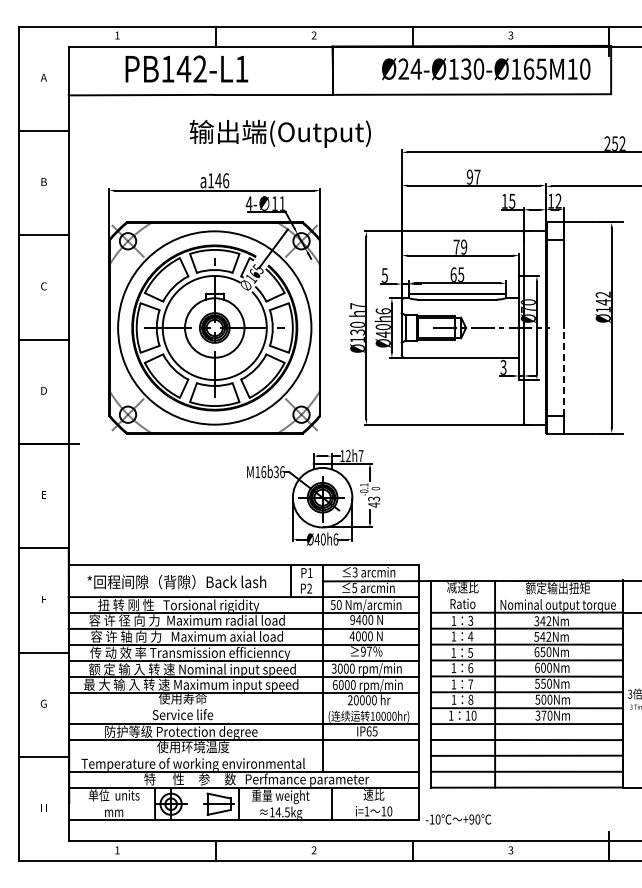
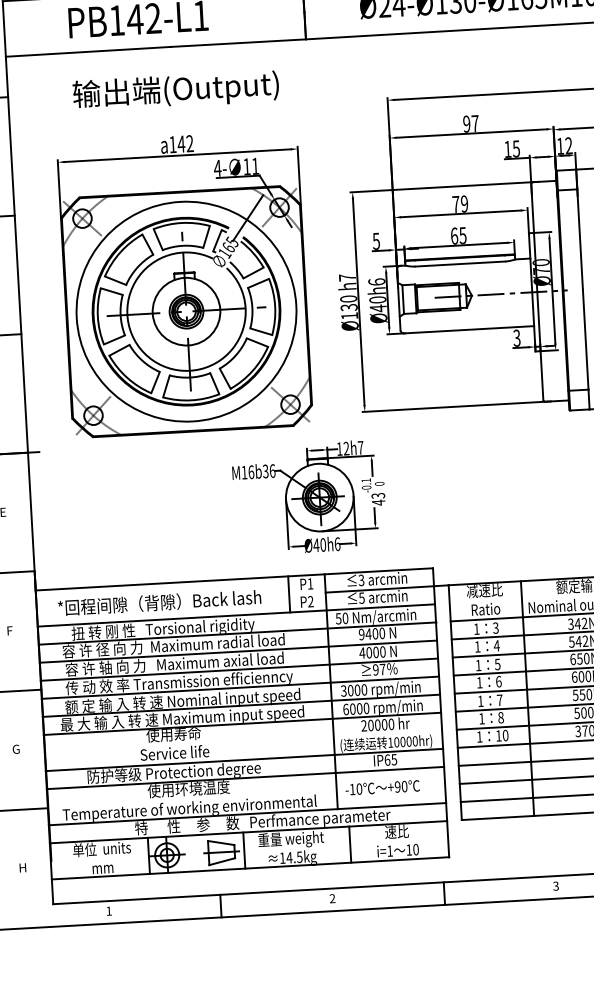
text: (279, 133) -> (174, 90), moved
text: (226, 180) -> (190, 143), 146 -> 142
line: (563, 371) -> (585, 338), dashed -> solid
text: (458, 819) -> (382, 787), moved

